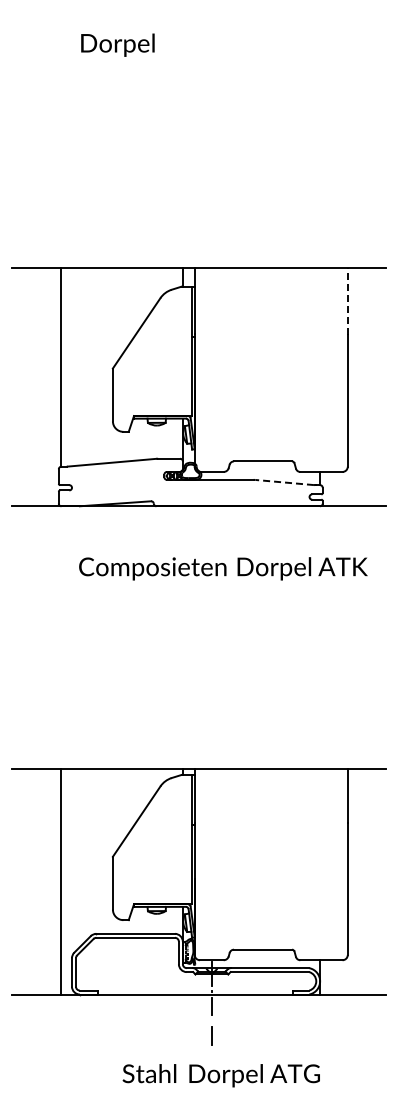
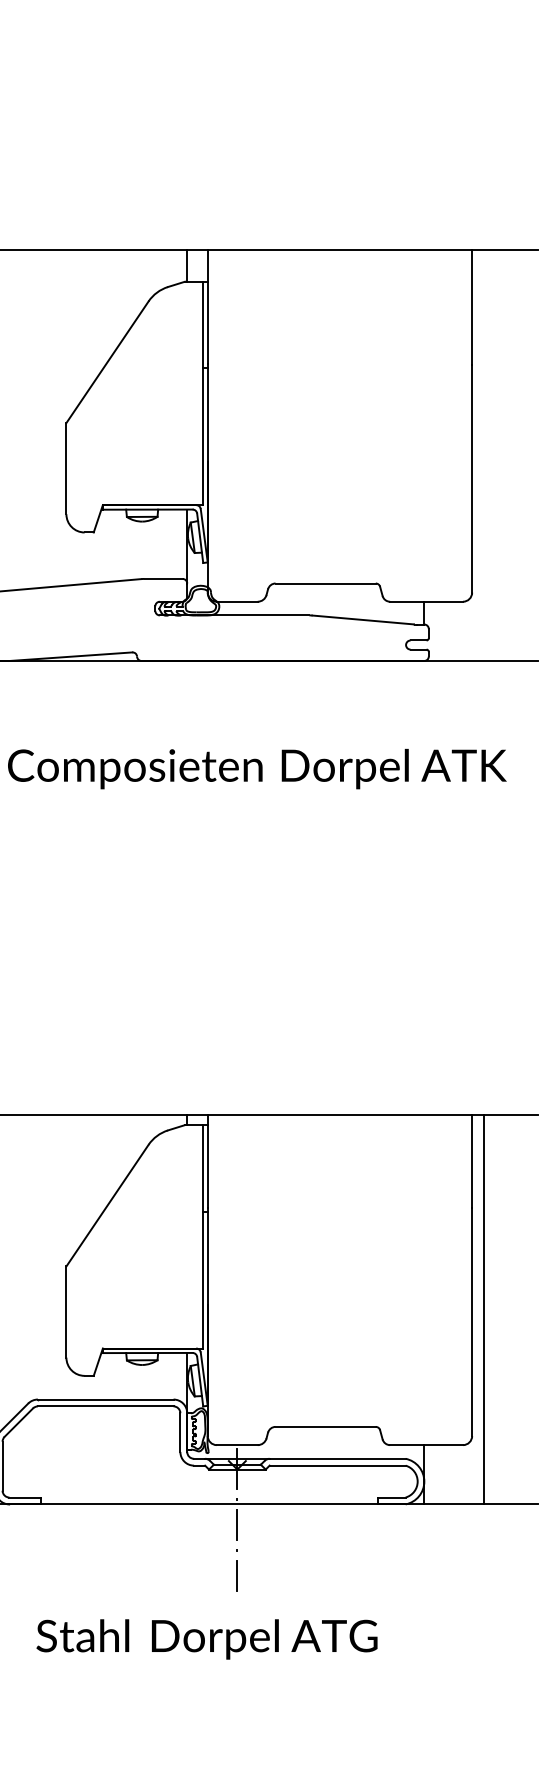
line: (347, 300) -> (471, 305), dashed -> solid
line: (284, 482) -> (362, 619), dashed -> solid
line: (354, 881) -> (483, 1309), added
text: (220, 1075) -> (205, 1639), moved

